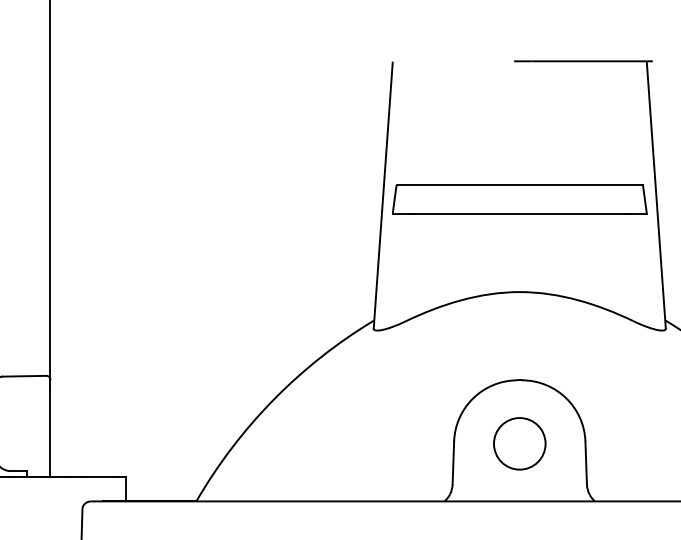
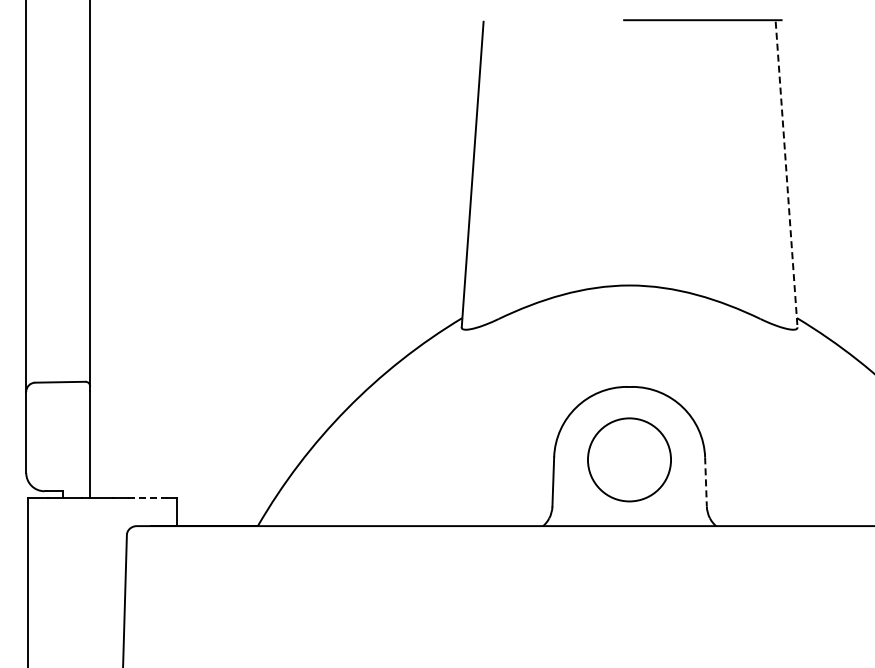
line: (656, 196) -> (786, 175), solid -> dashed
part: (519, 199) -> (629, 178), removed
circle: (519, 443) -> (629, 459), size x1.4
line: (585, 462) -> (705, 481), solid -> dashed
line: (100, 476) -> (147, 497), solid -> dashed

